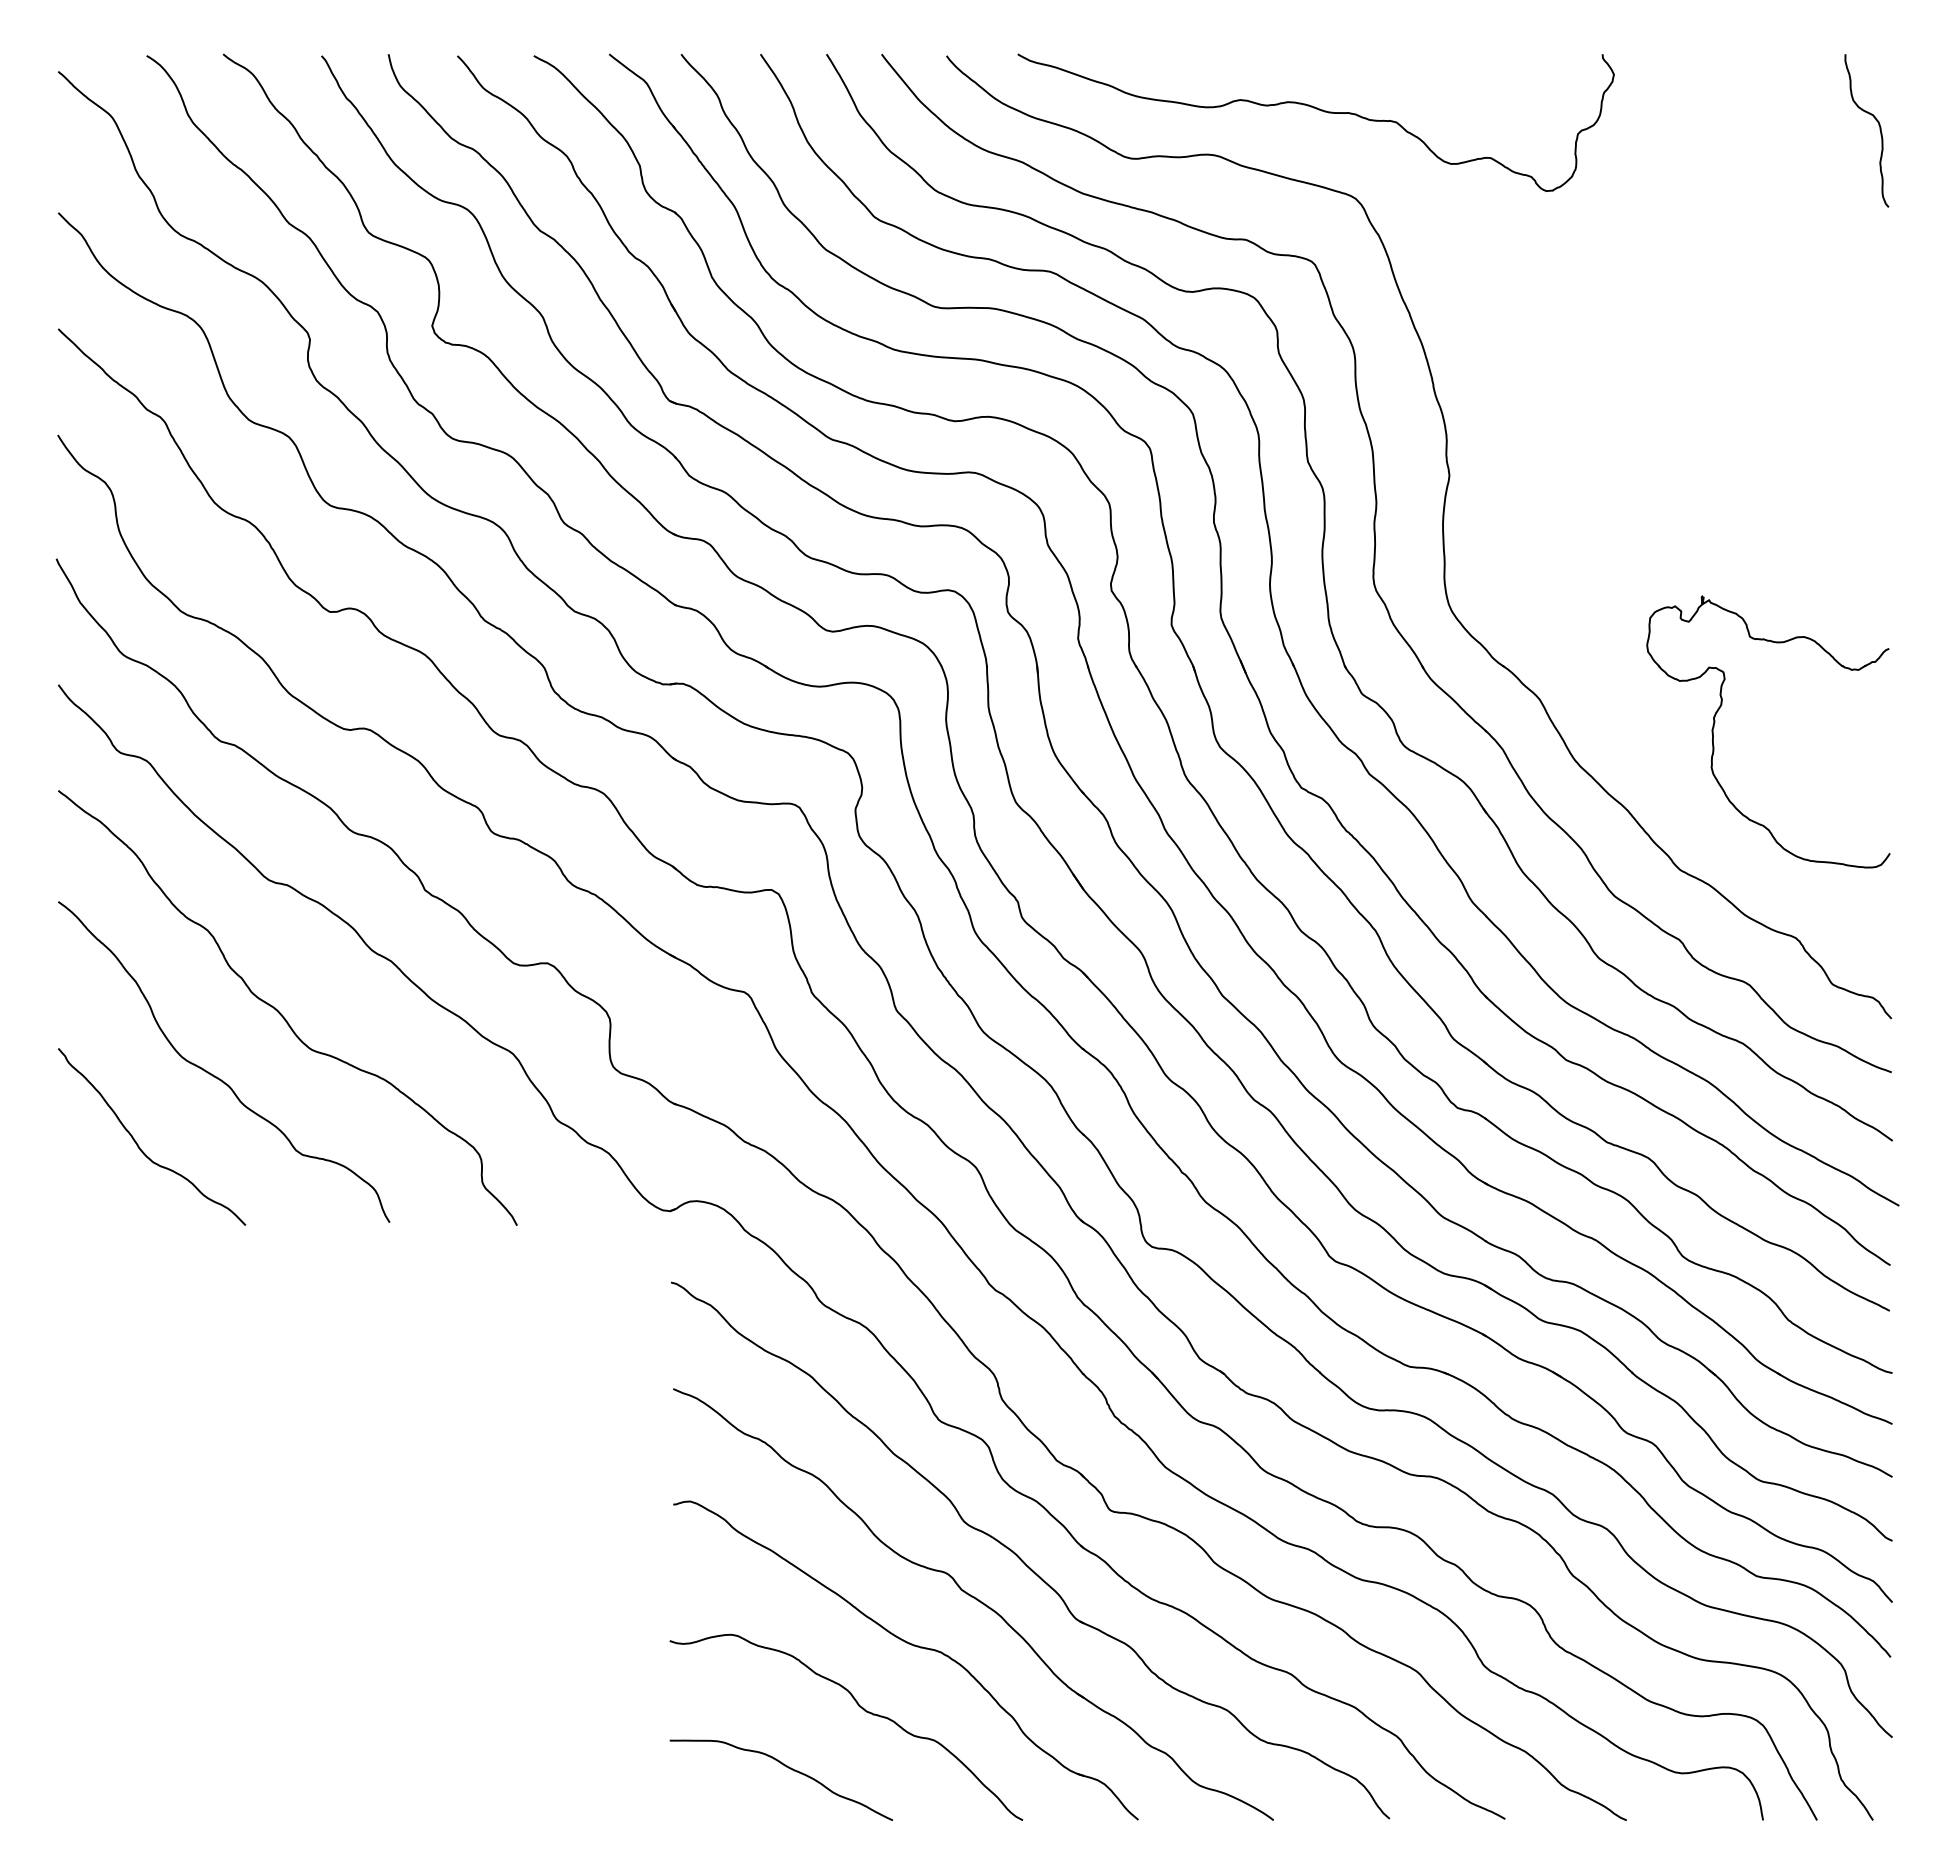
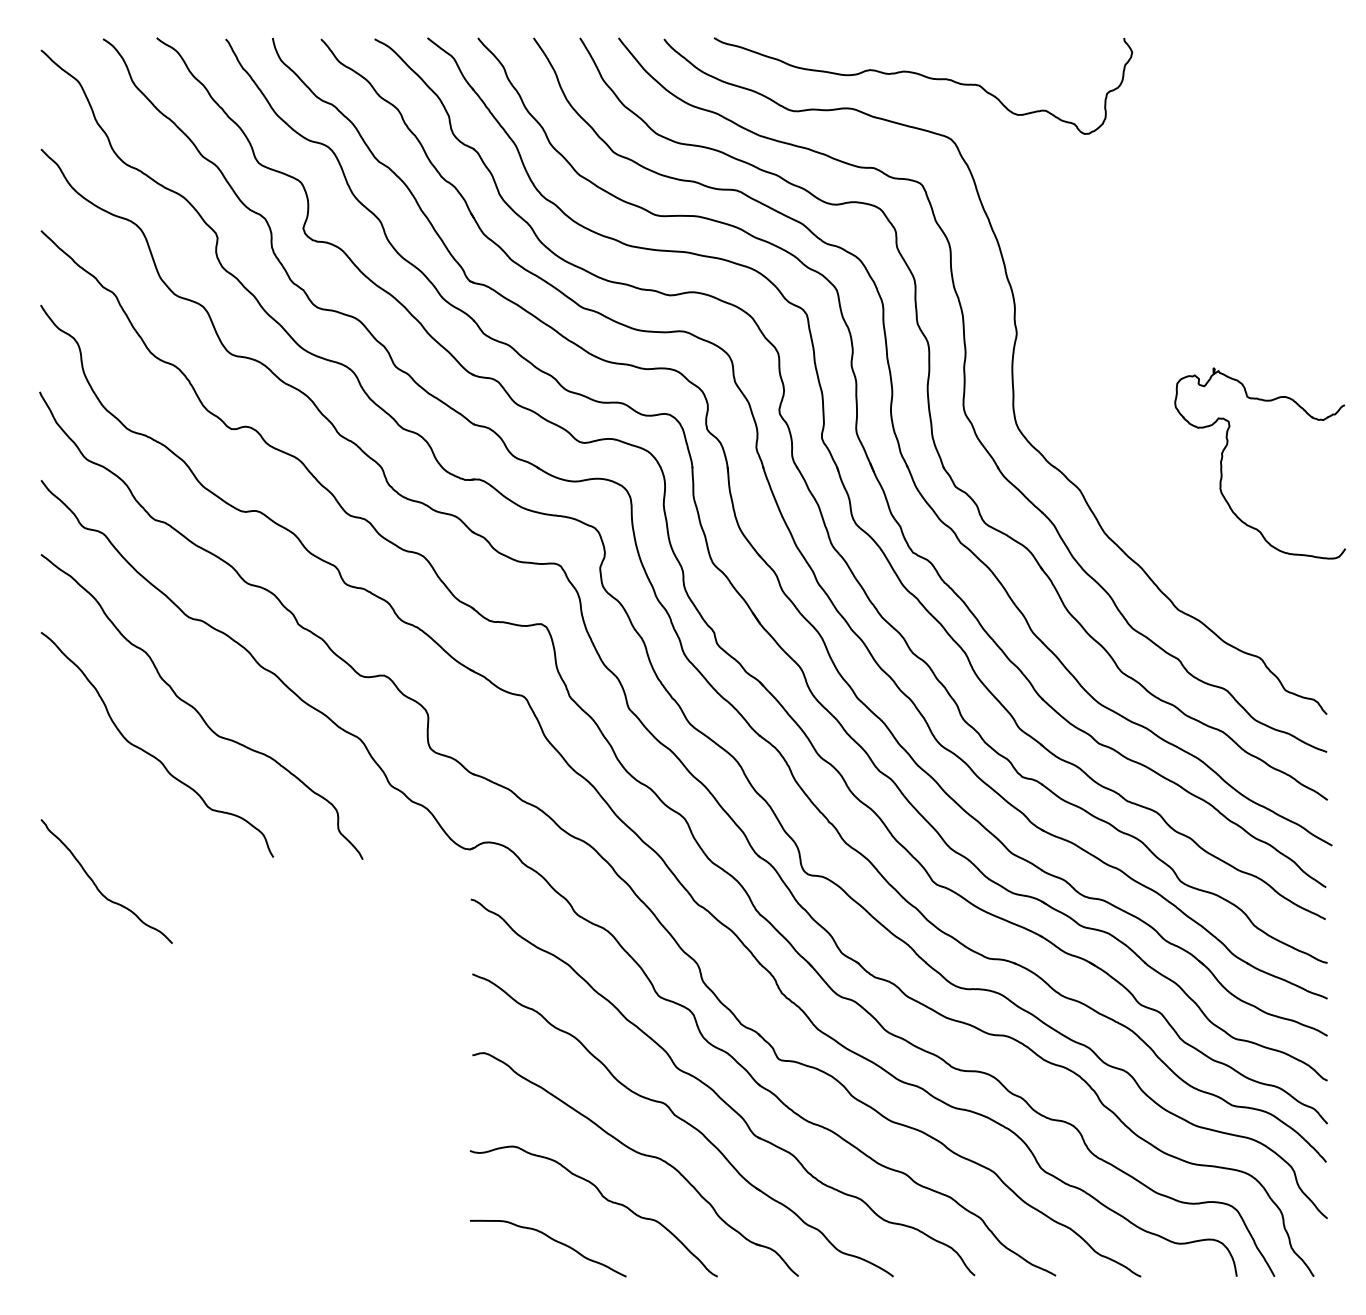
curve: (1878, 125) -> (1317, 87), removed
part: (1720, 708) -> (1226, 447), moved
curve: (138, 1144) -> (97, 886), moved

